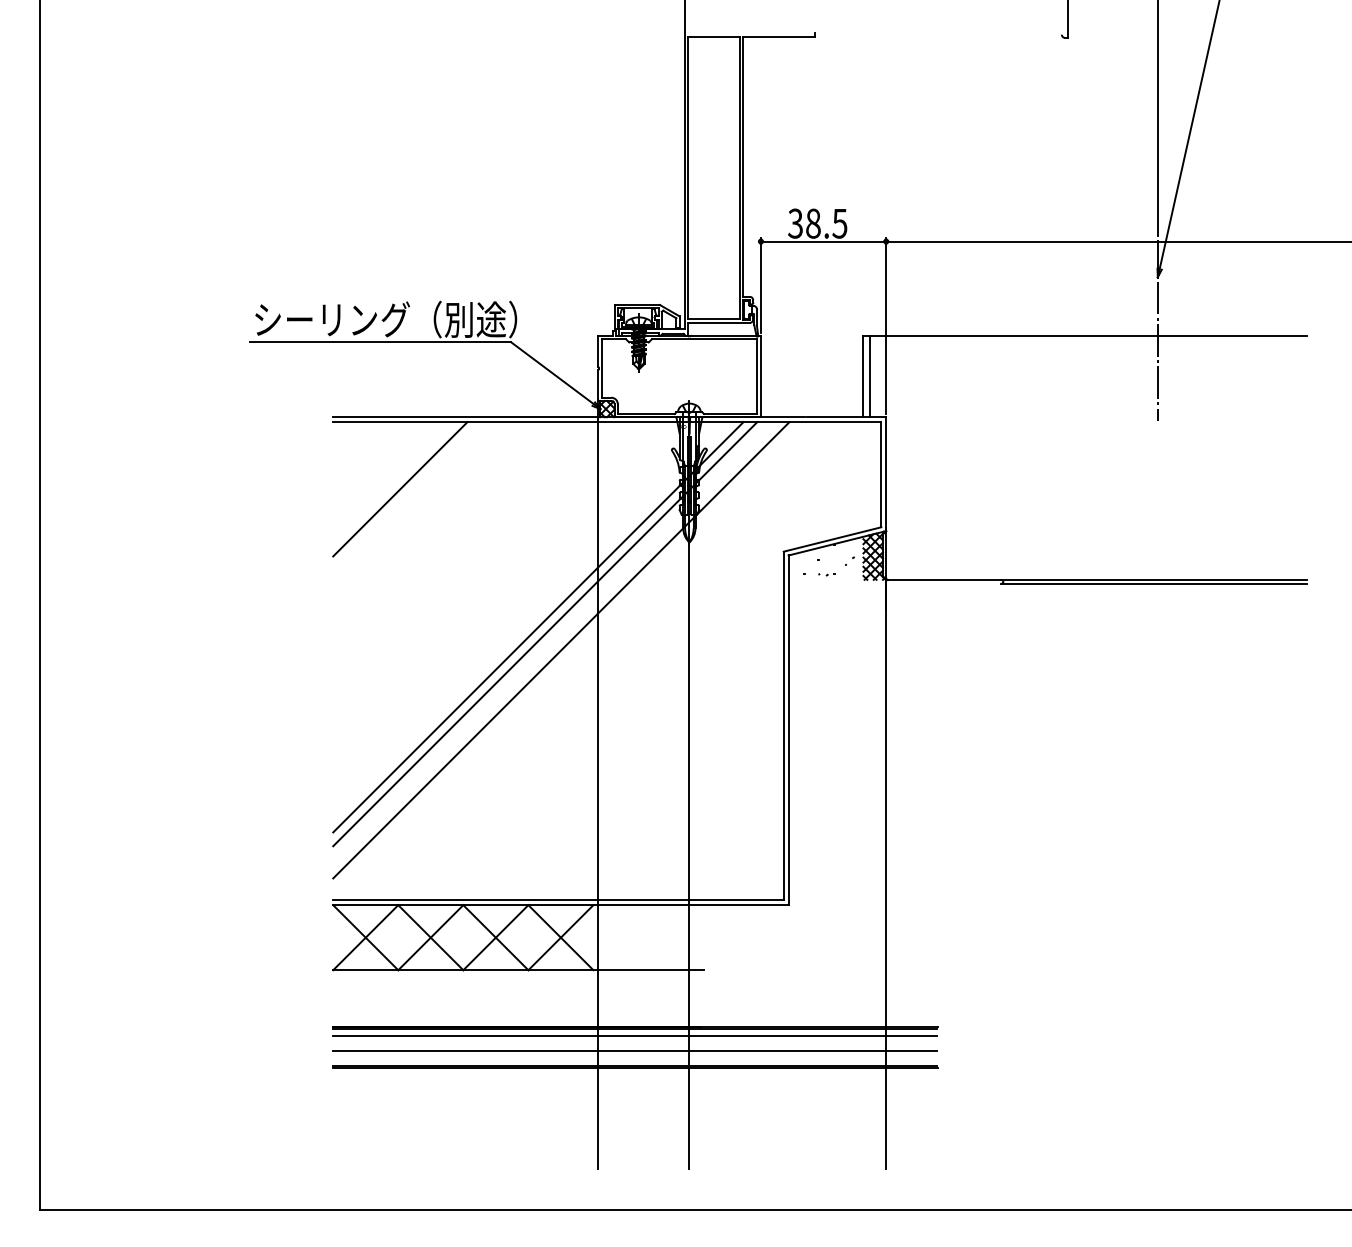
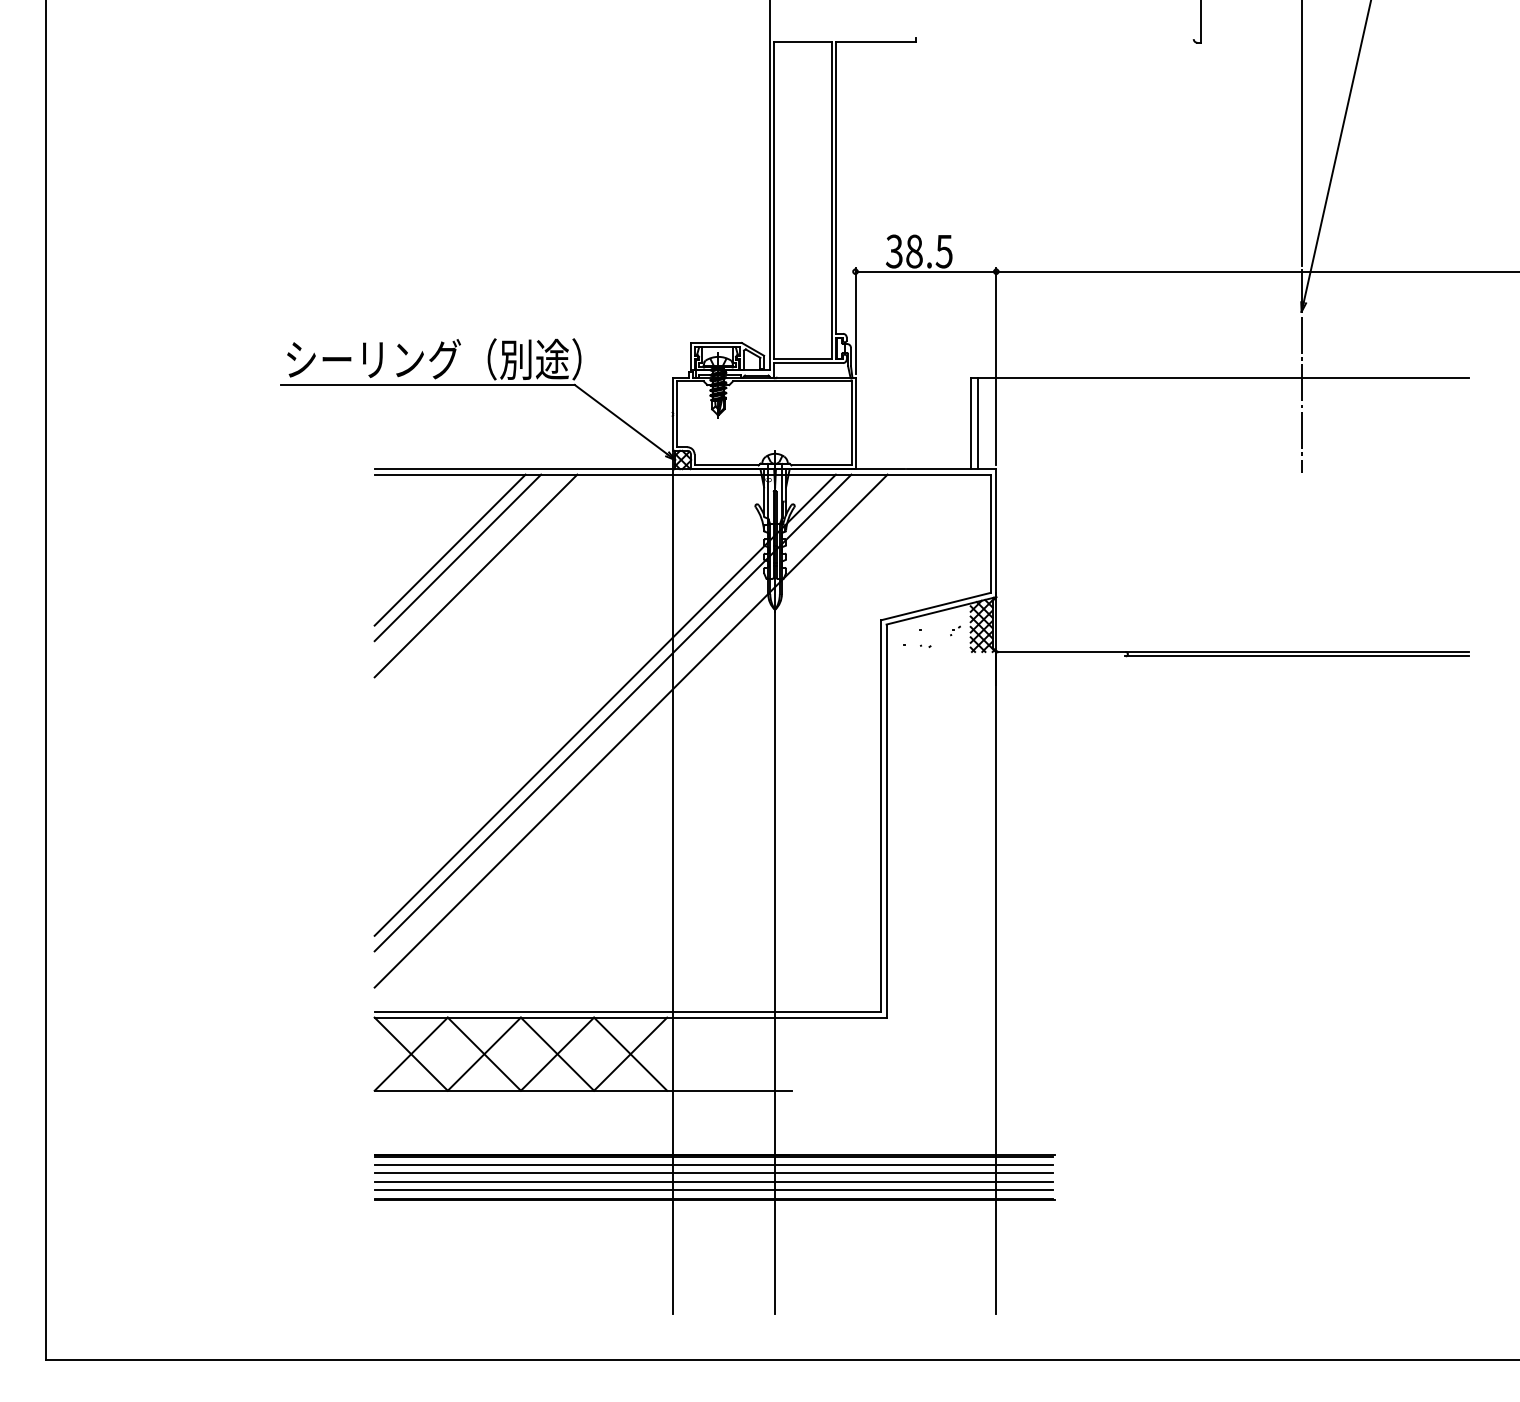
line: (406, 495) -> (457, 557), added
line: (422, 511) -> (475, 575), added
line: (634, 1043) -> (713, 1173), added
line: (634, 1058) -> (713, 1190), added

